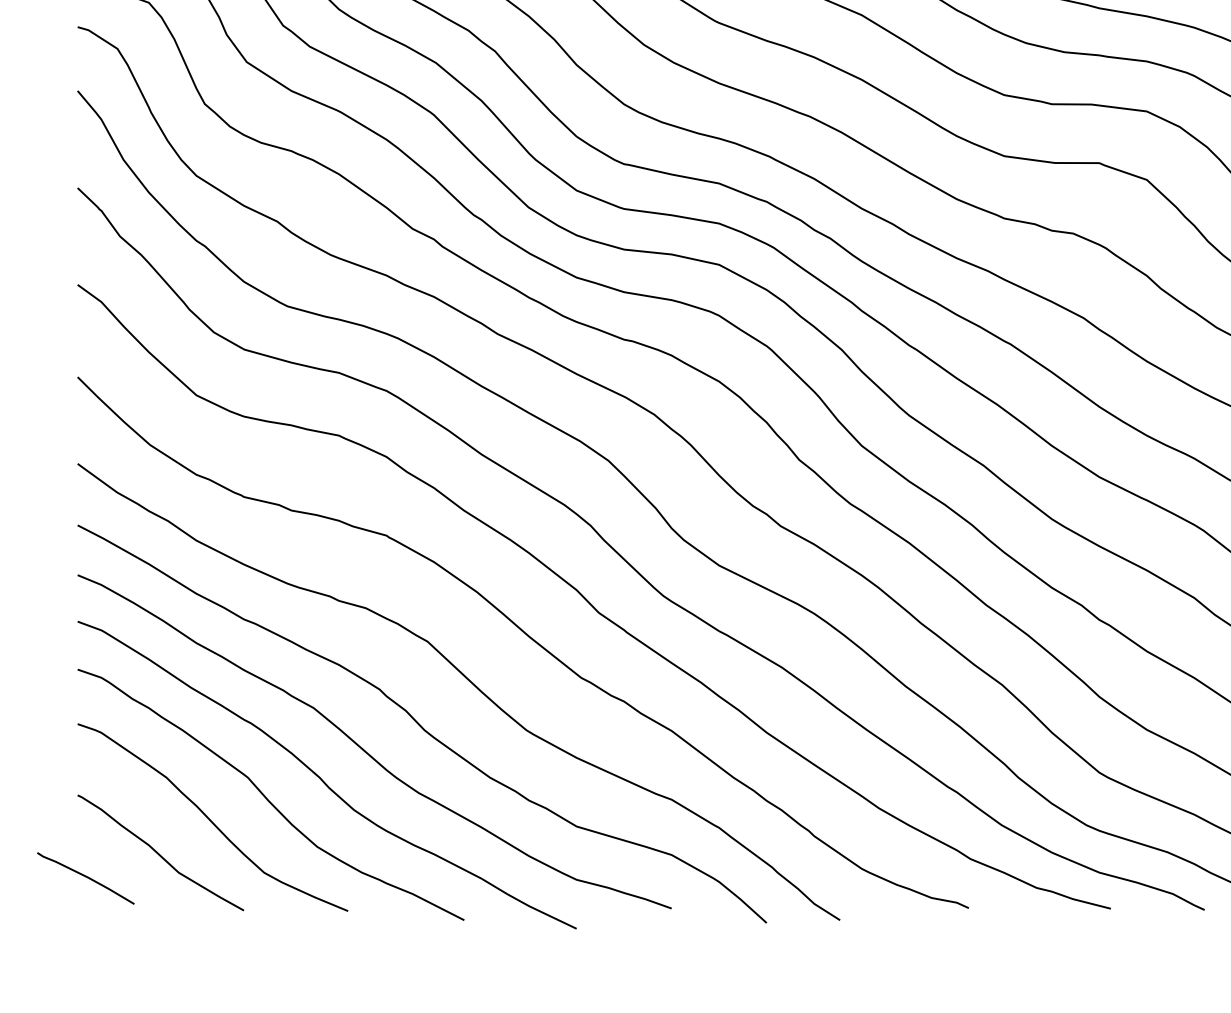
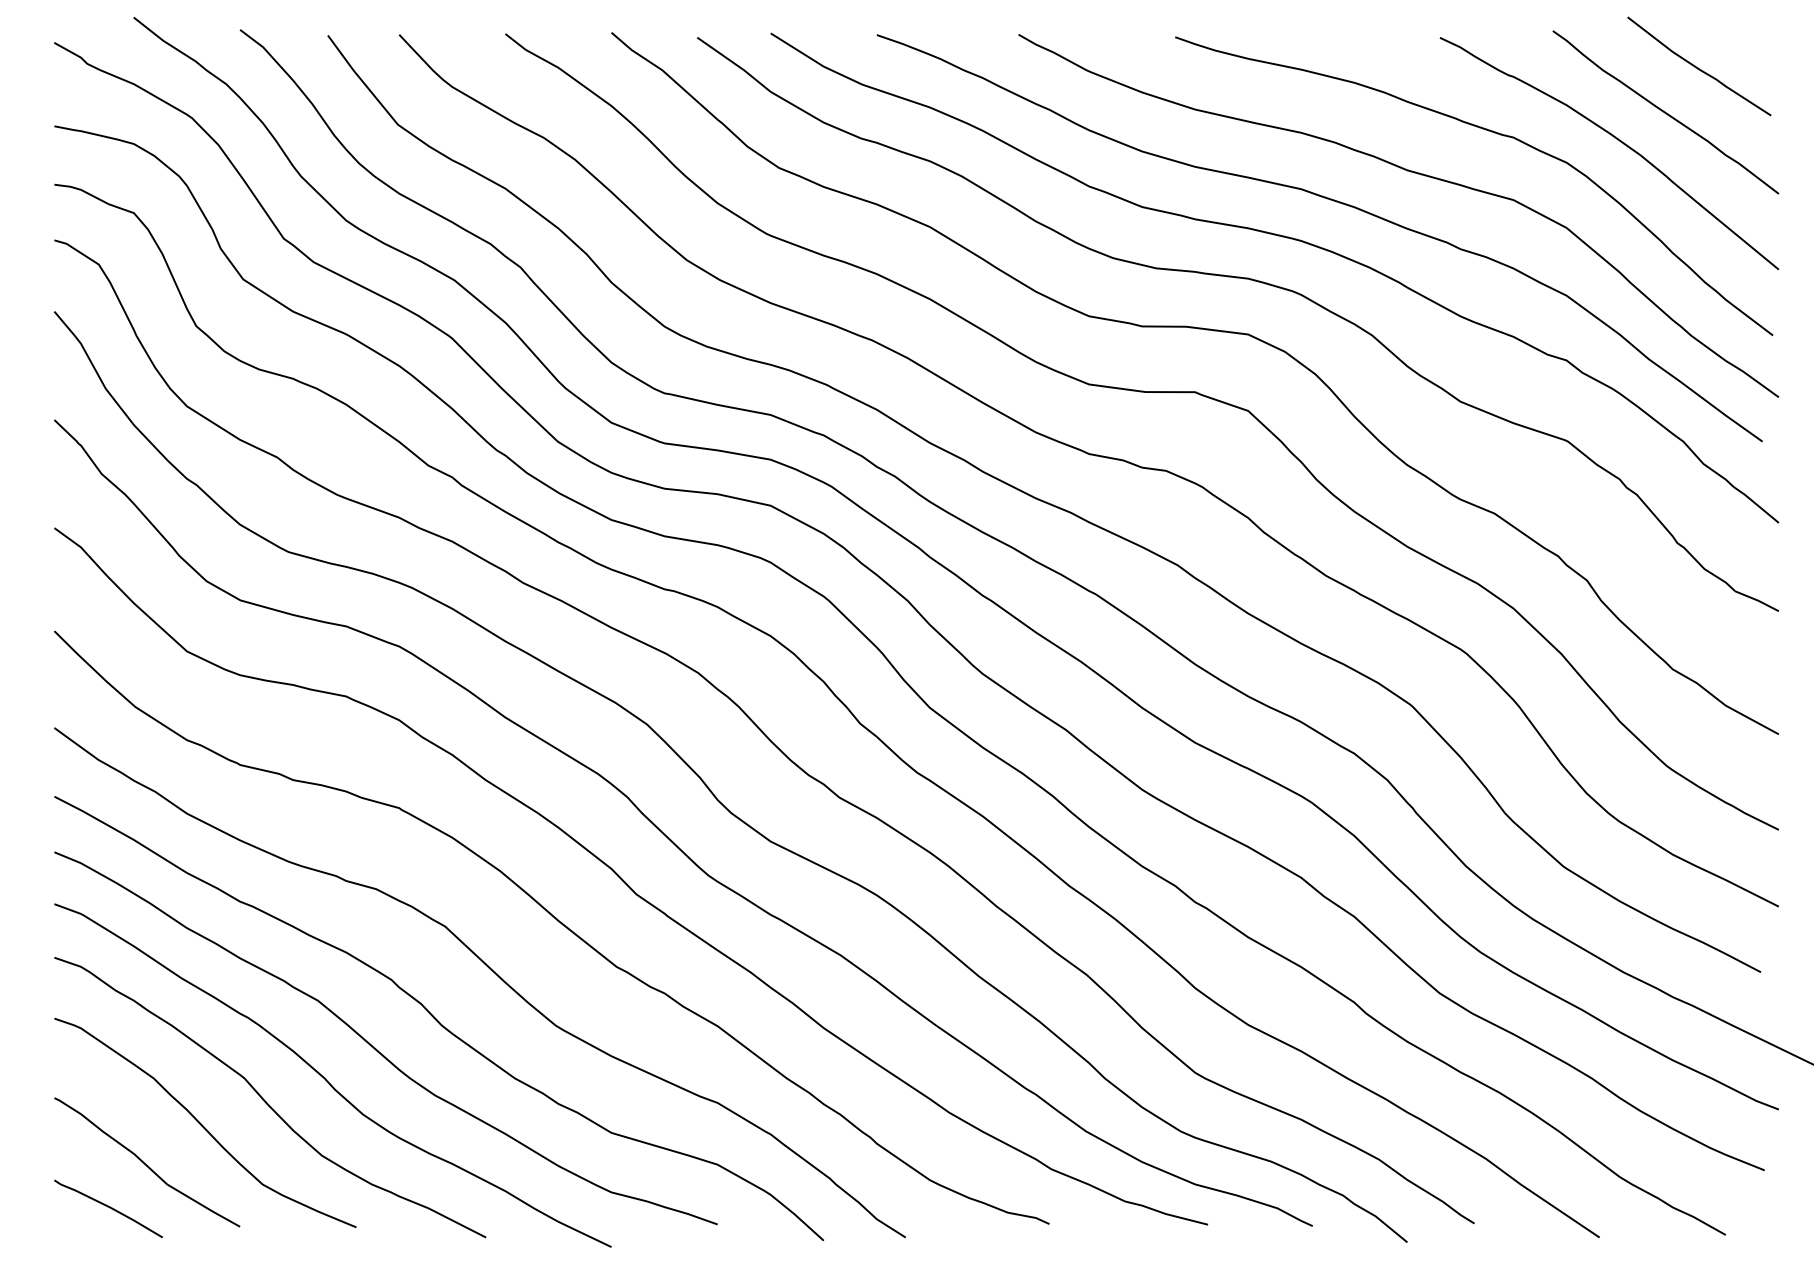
curve: (85, 877) -> (108, 1207), moved

